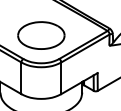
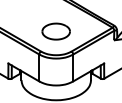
part: (40, 35) -> (55, 31), size x0.7

